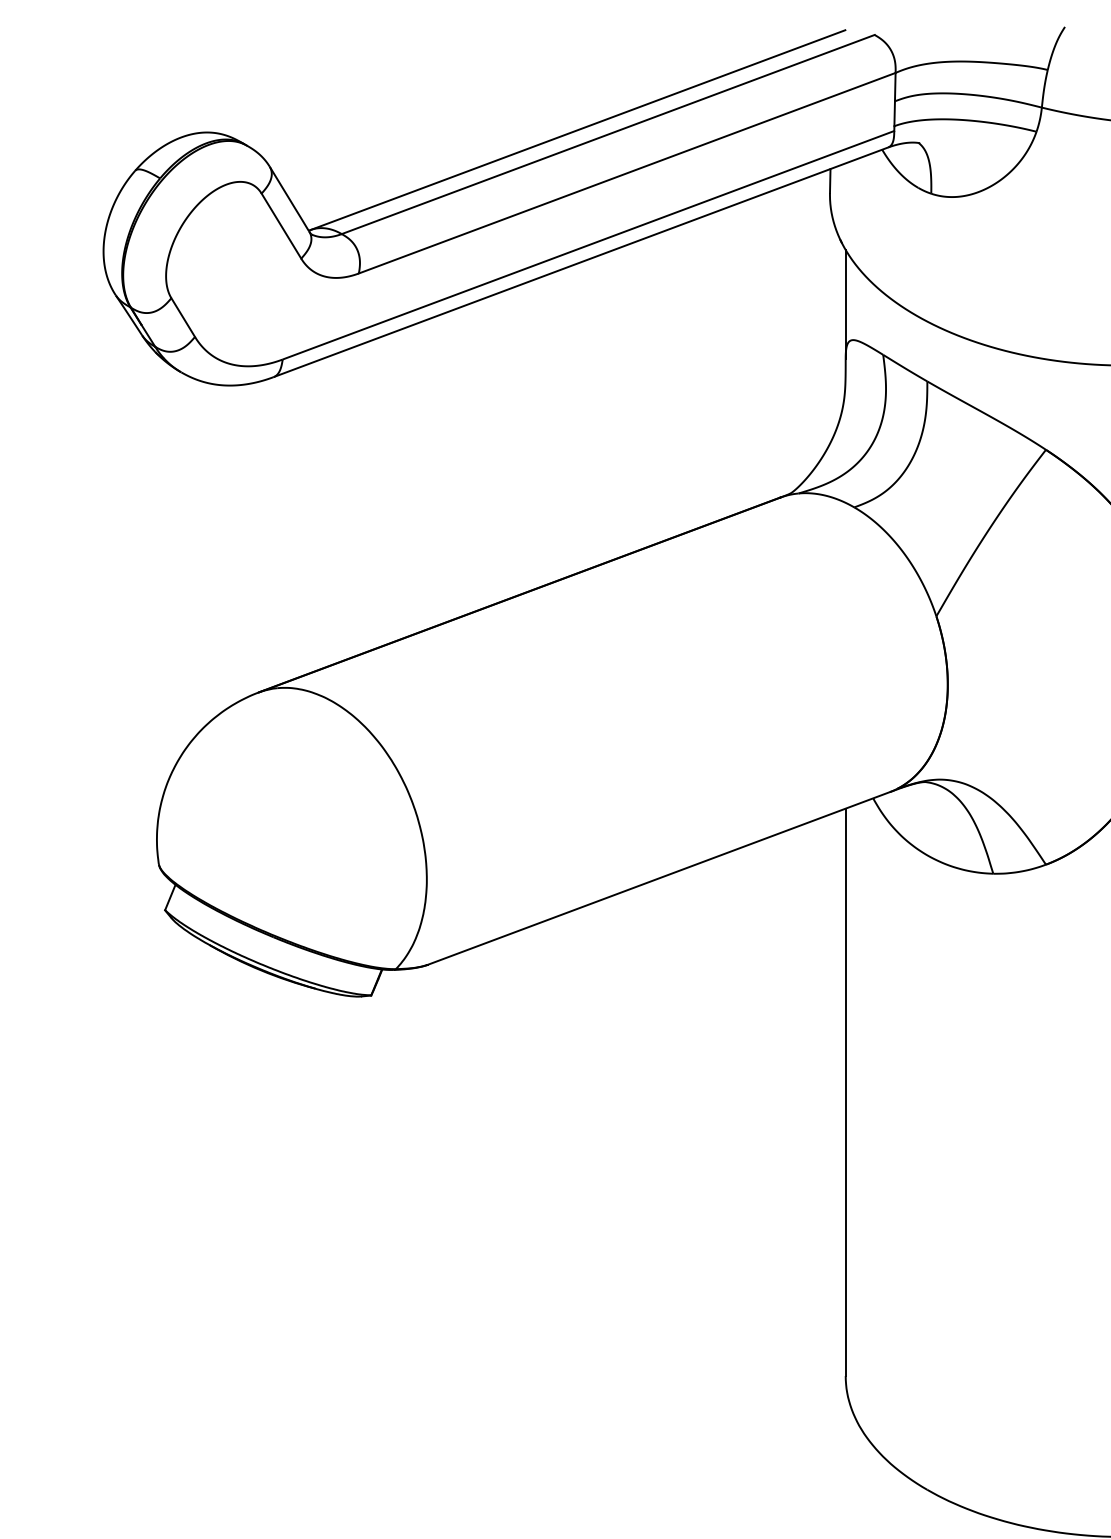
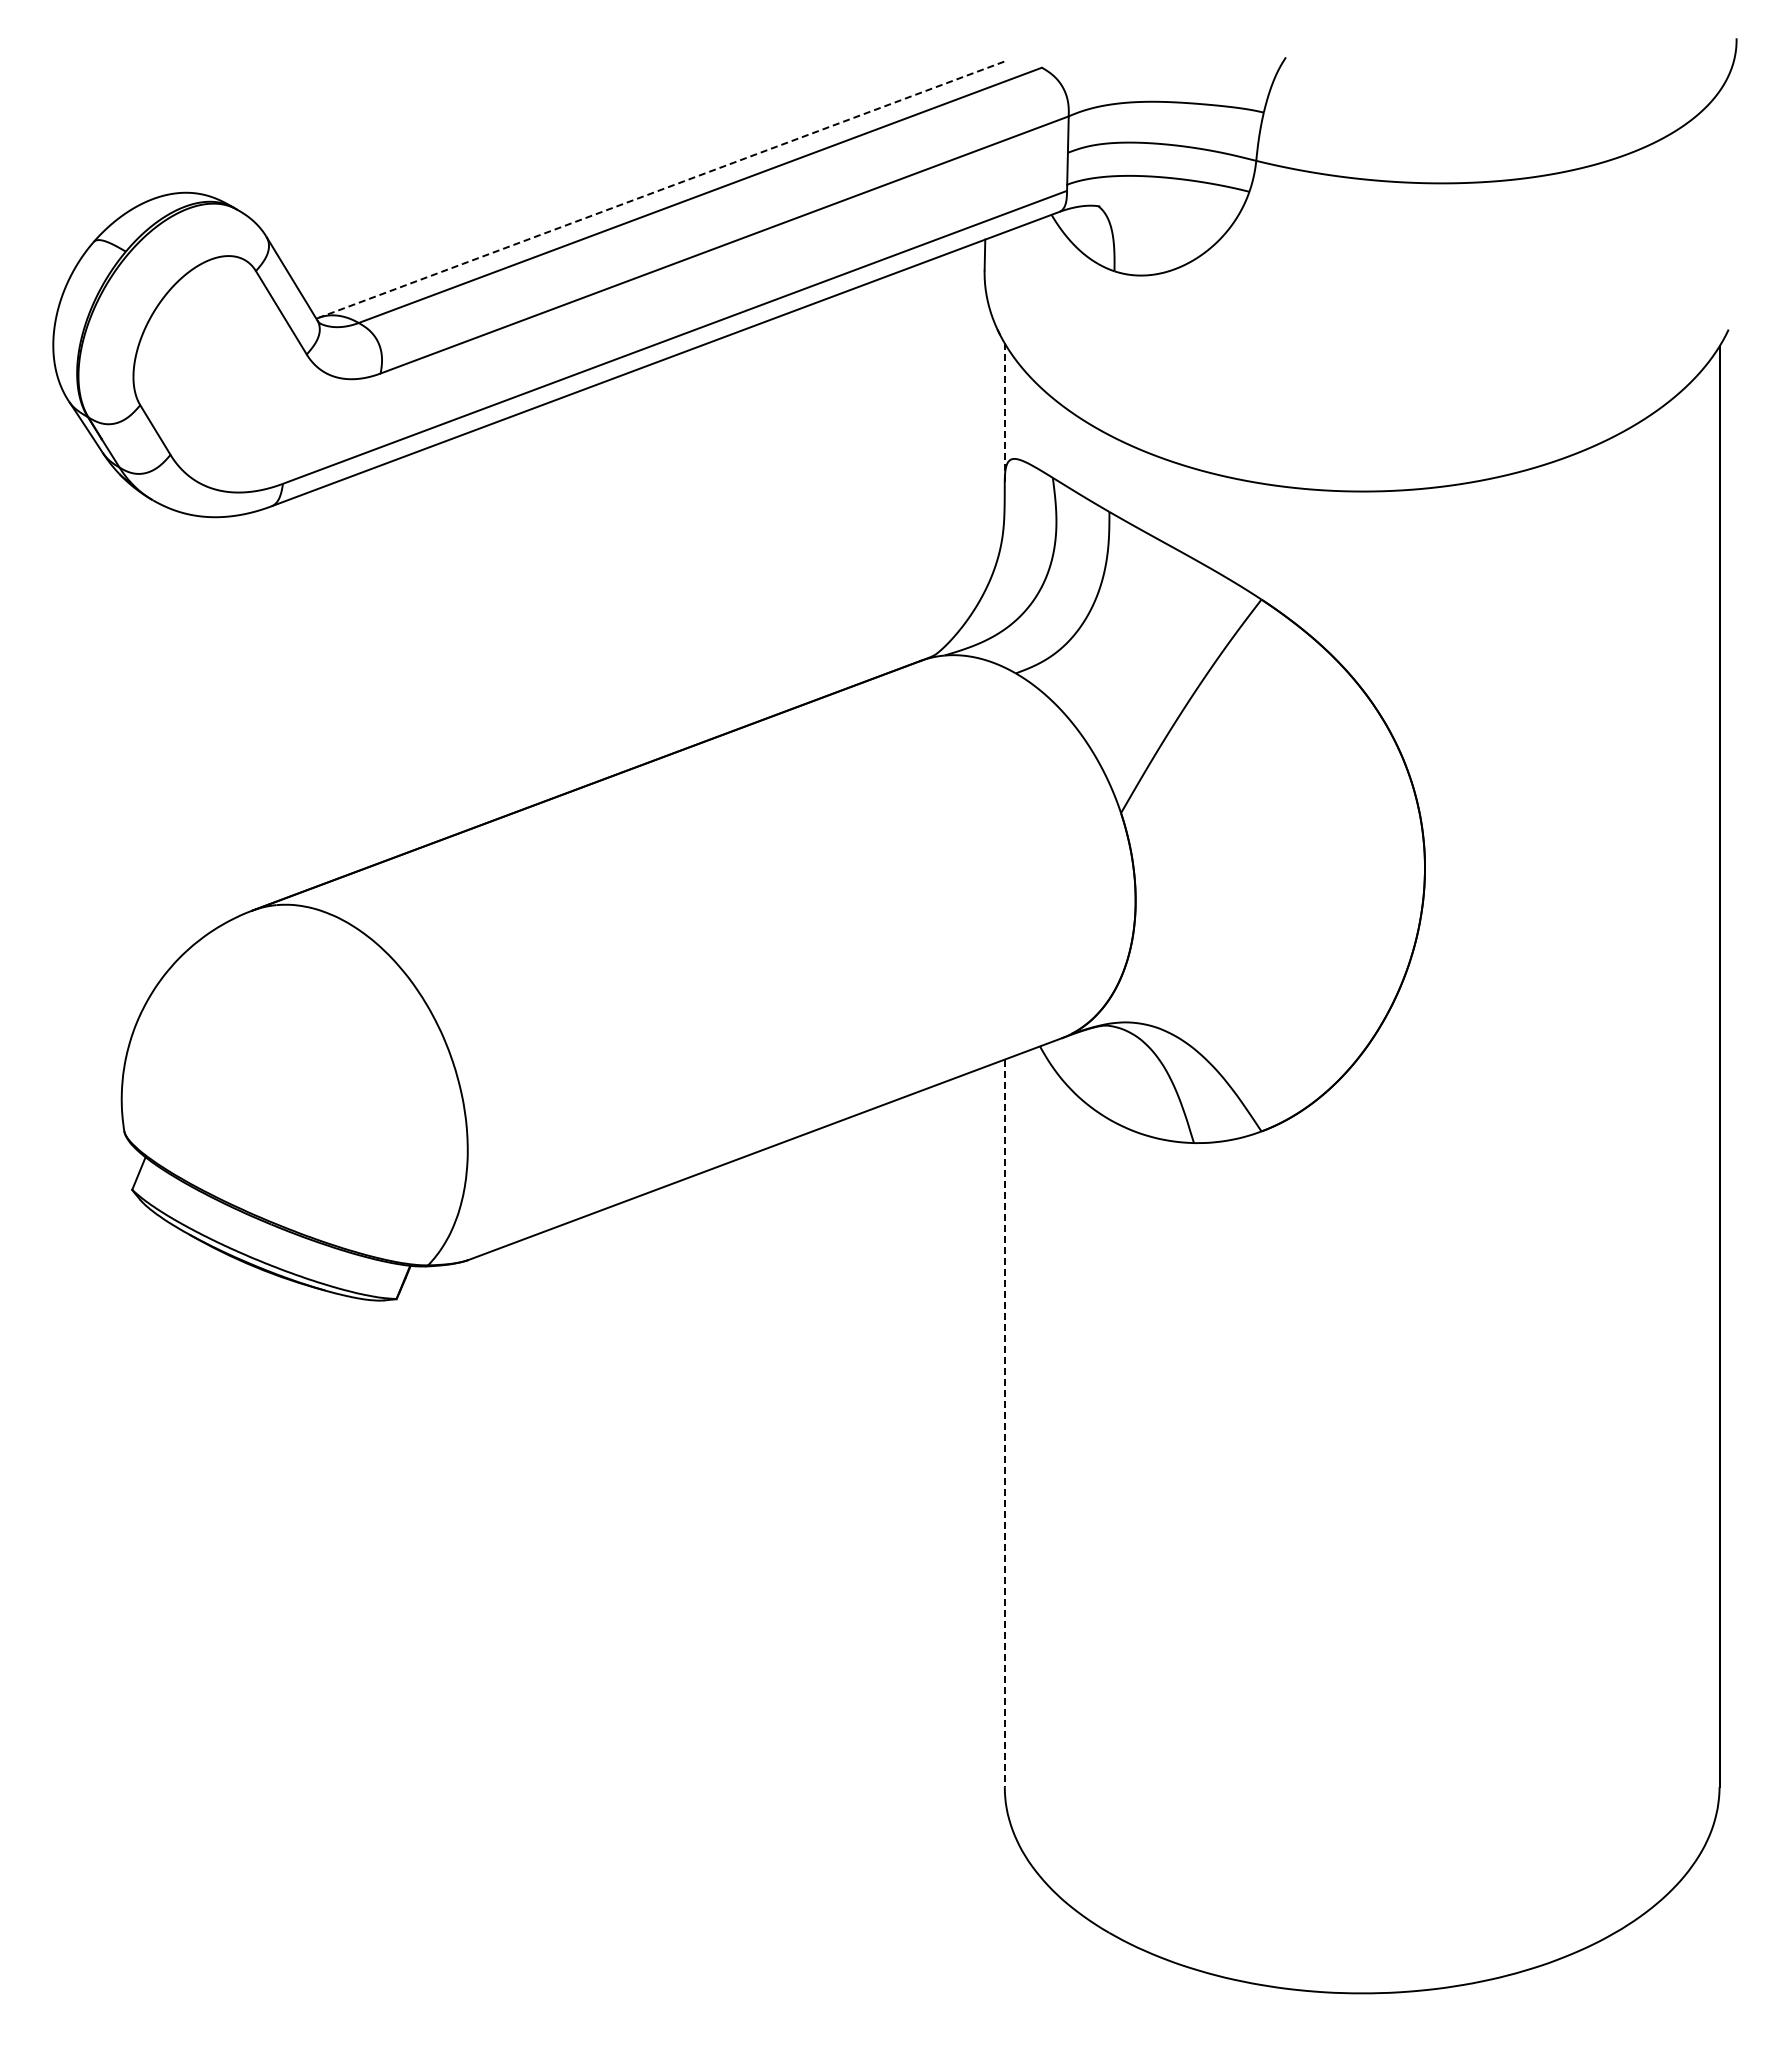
line: (577, 129) -> (661, 189), solid -> dashed
line: (845, 304) -> (1004, 413), solid -> dashed
line: (845, 1092) -> (1004, 1423), solid -> dashed

